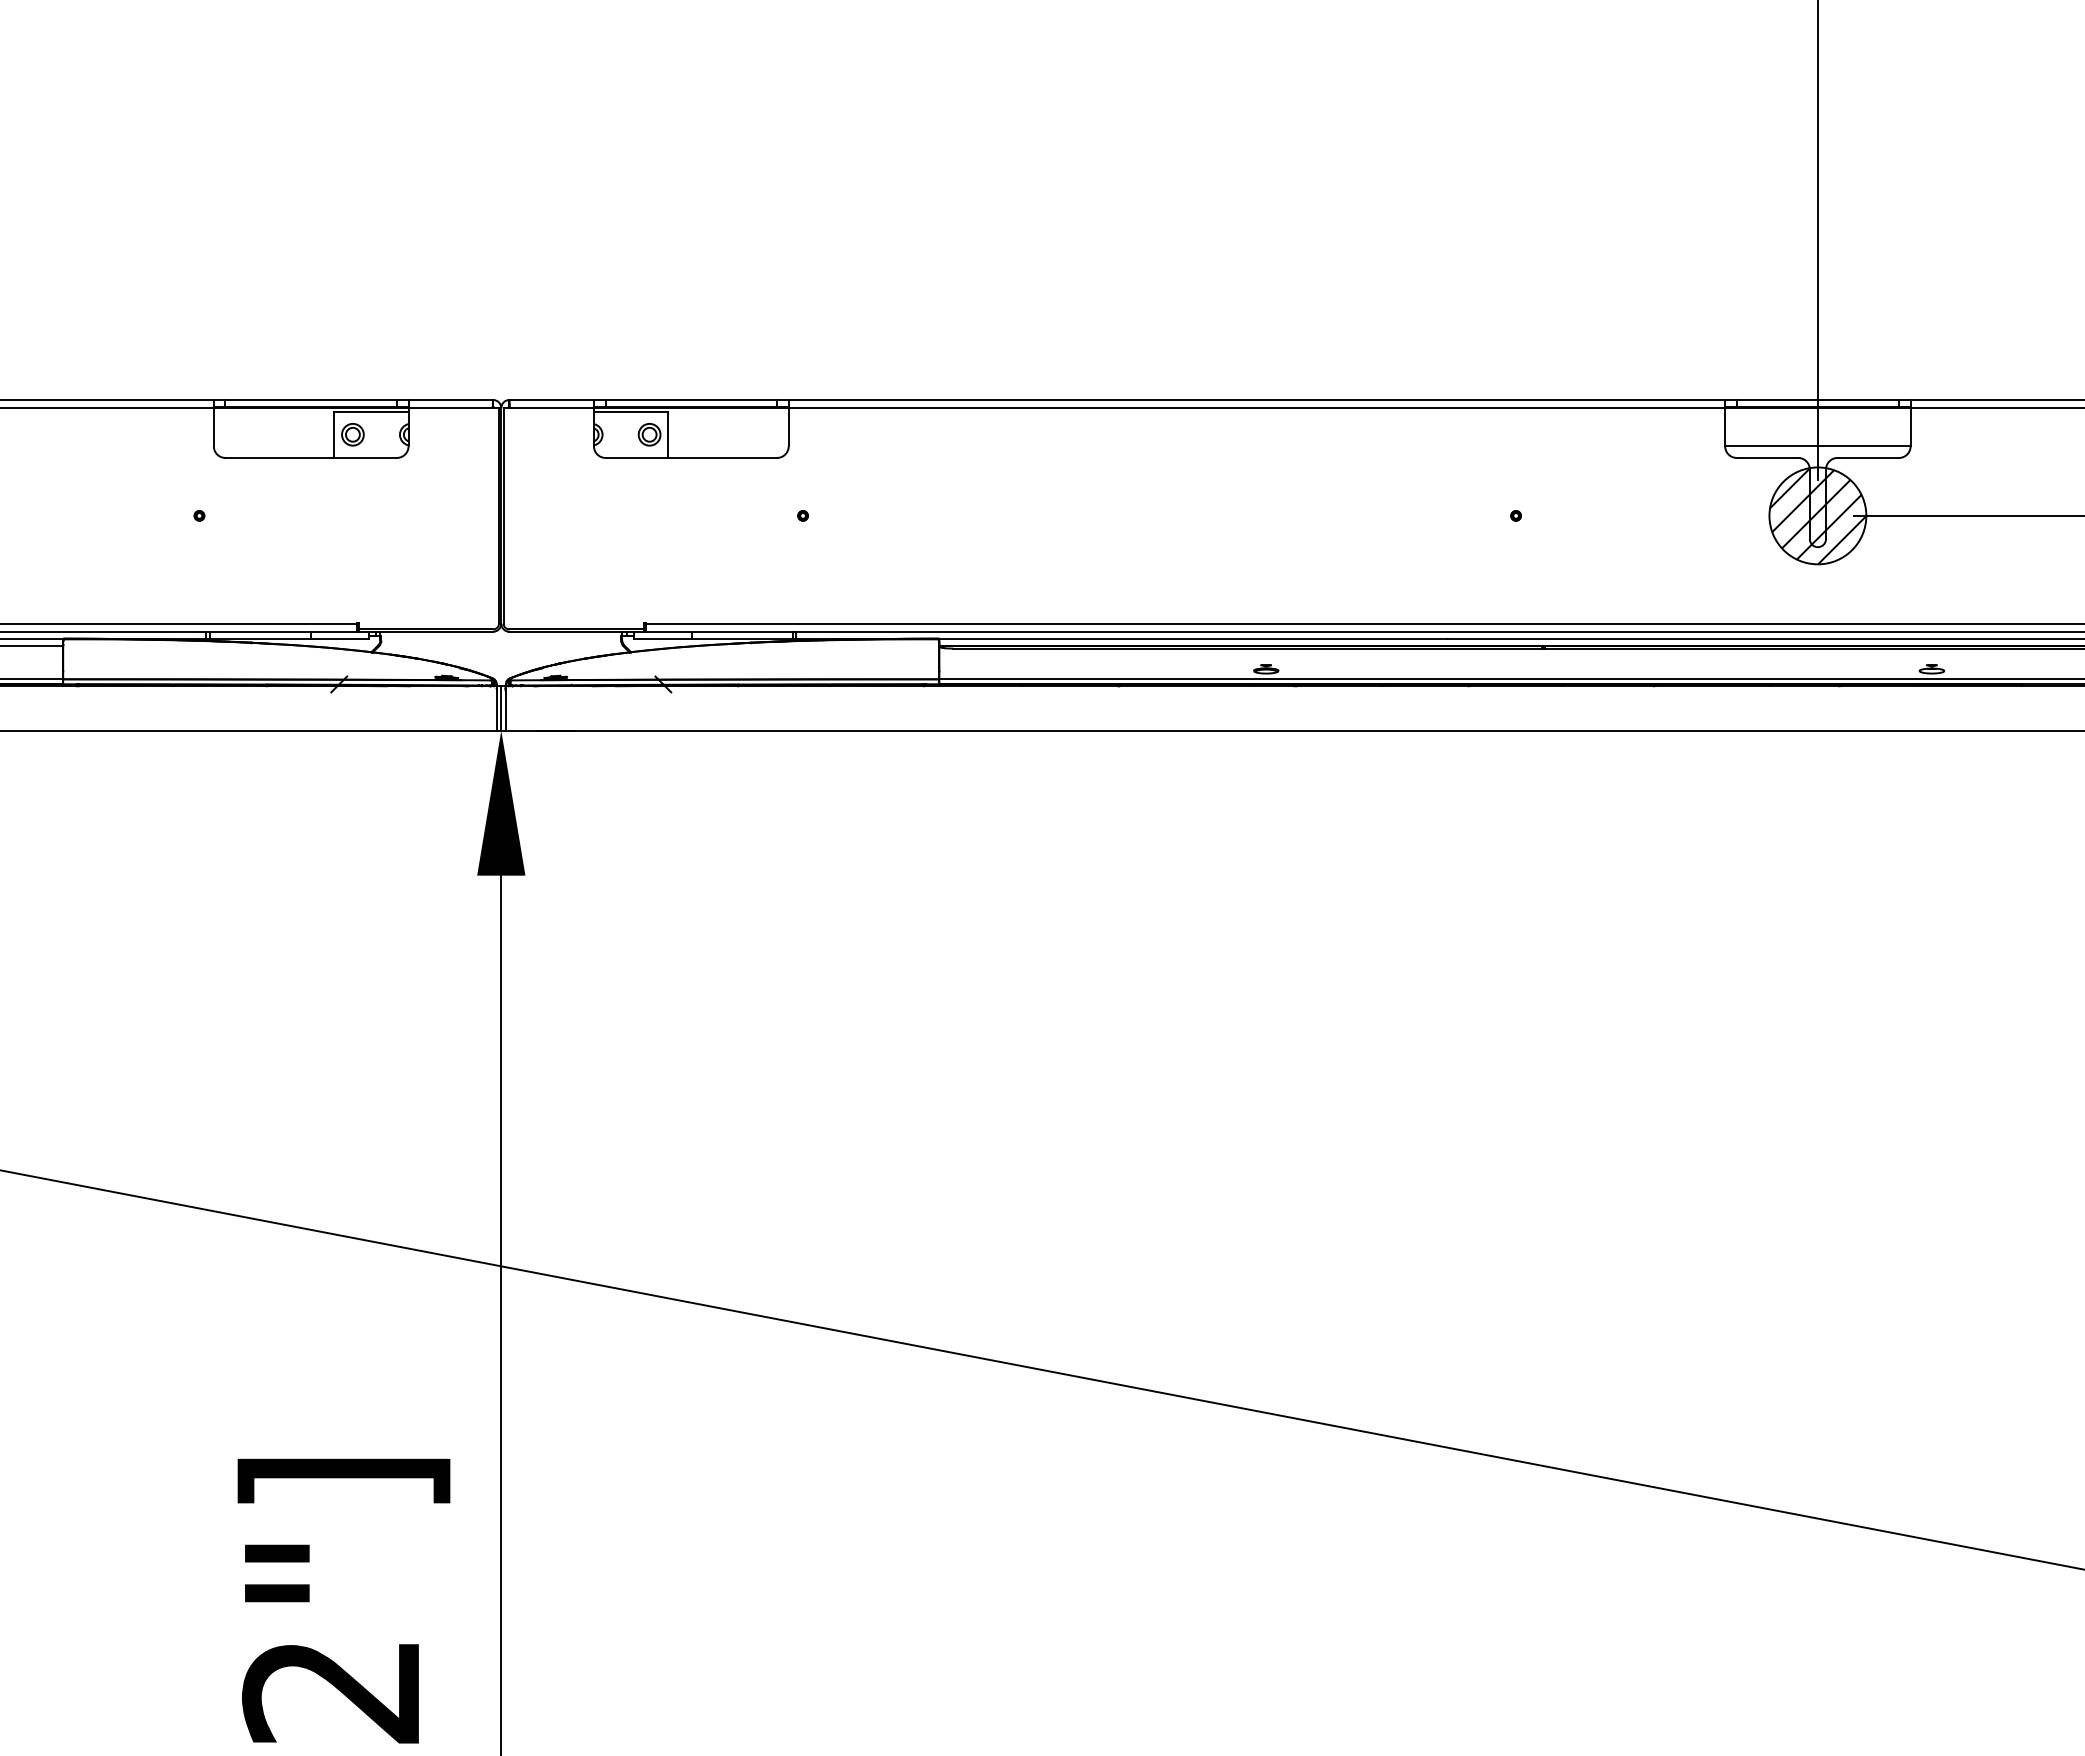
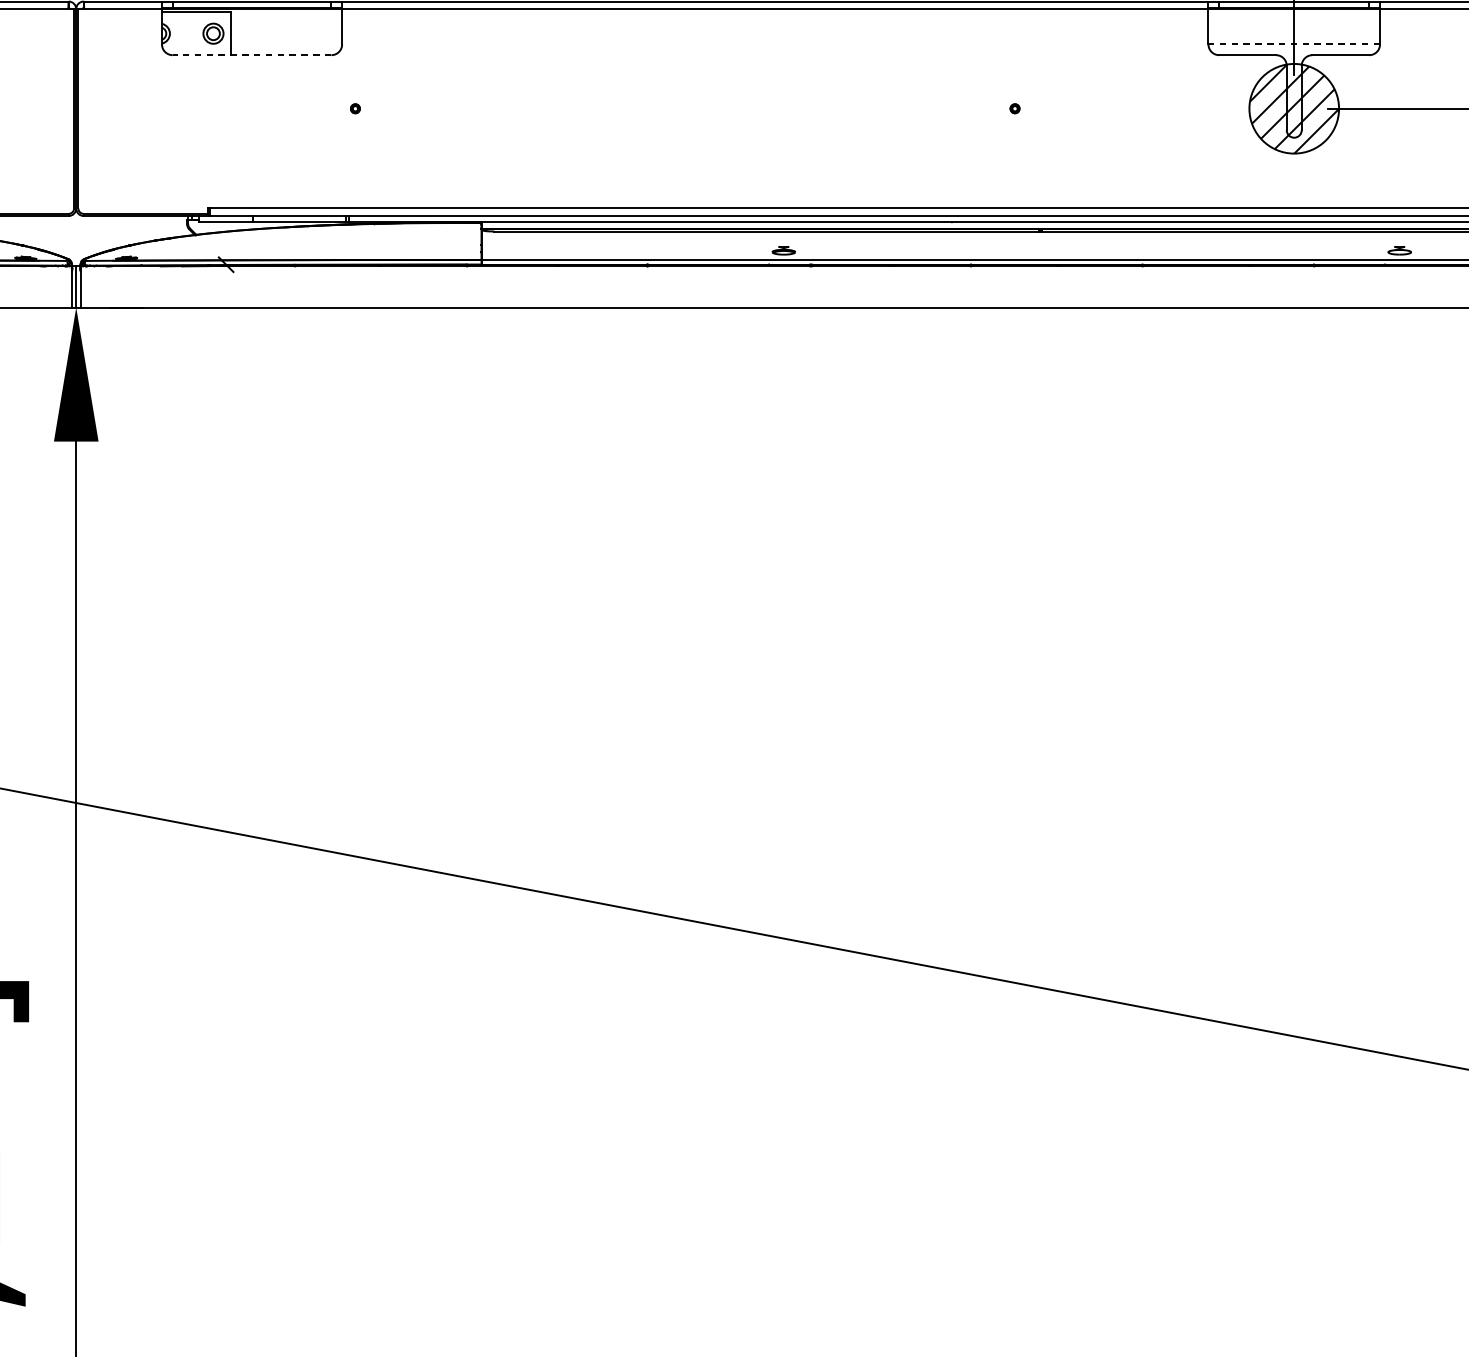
line: (1817, 446) -> (1293, 44), solid -> dashed
line: (691, 457) -> (252, 54), solid -> dashed

